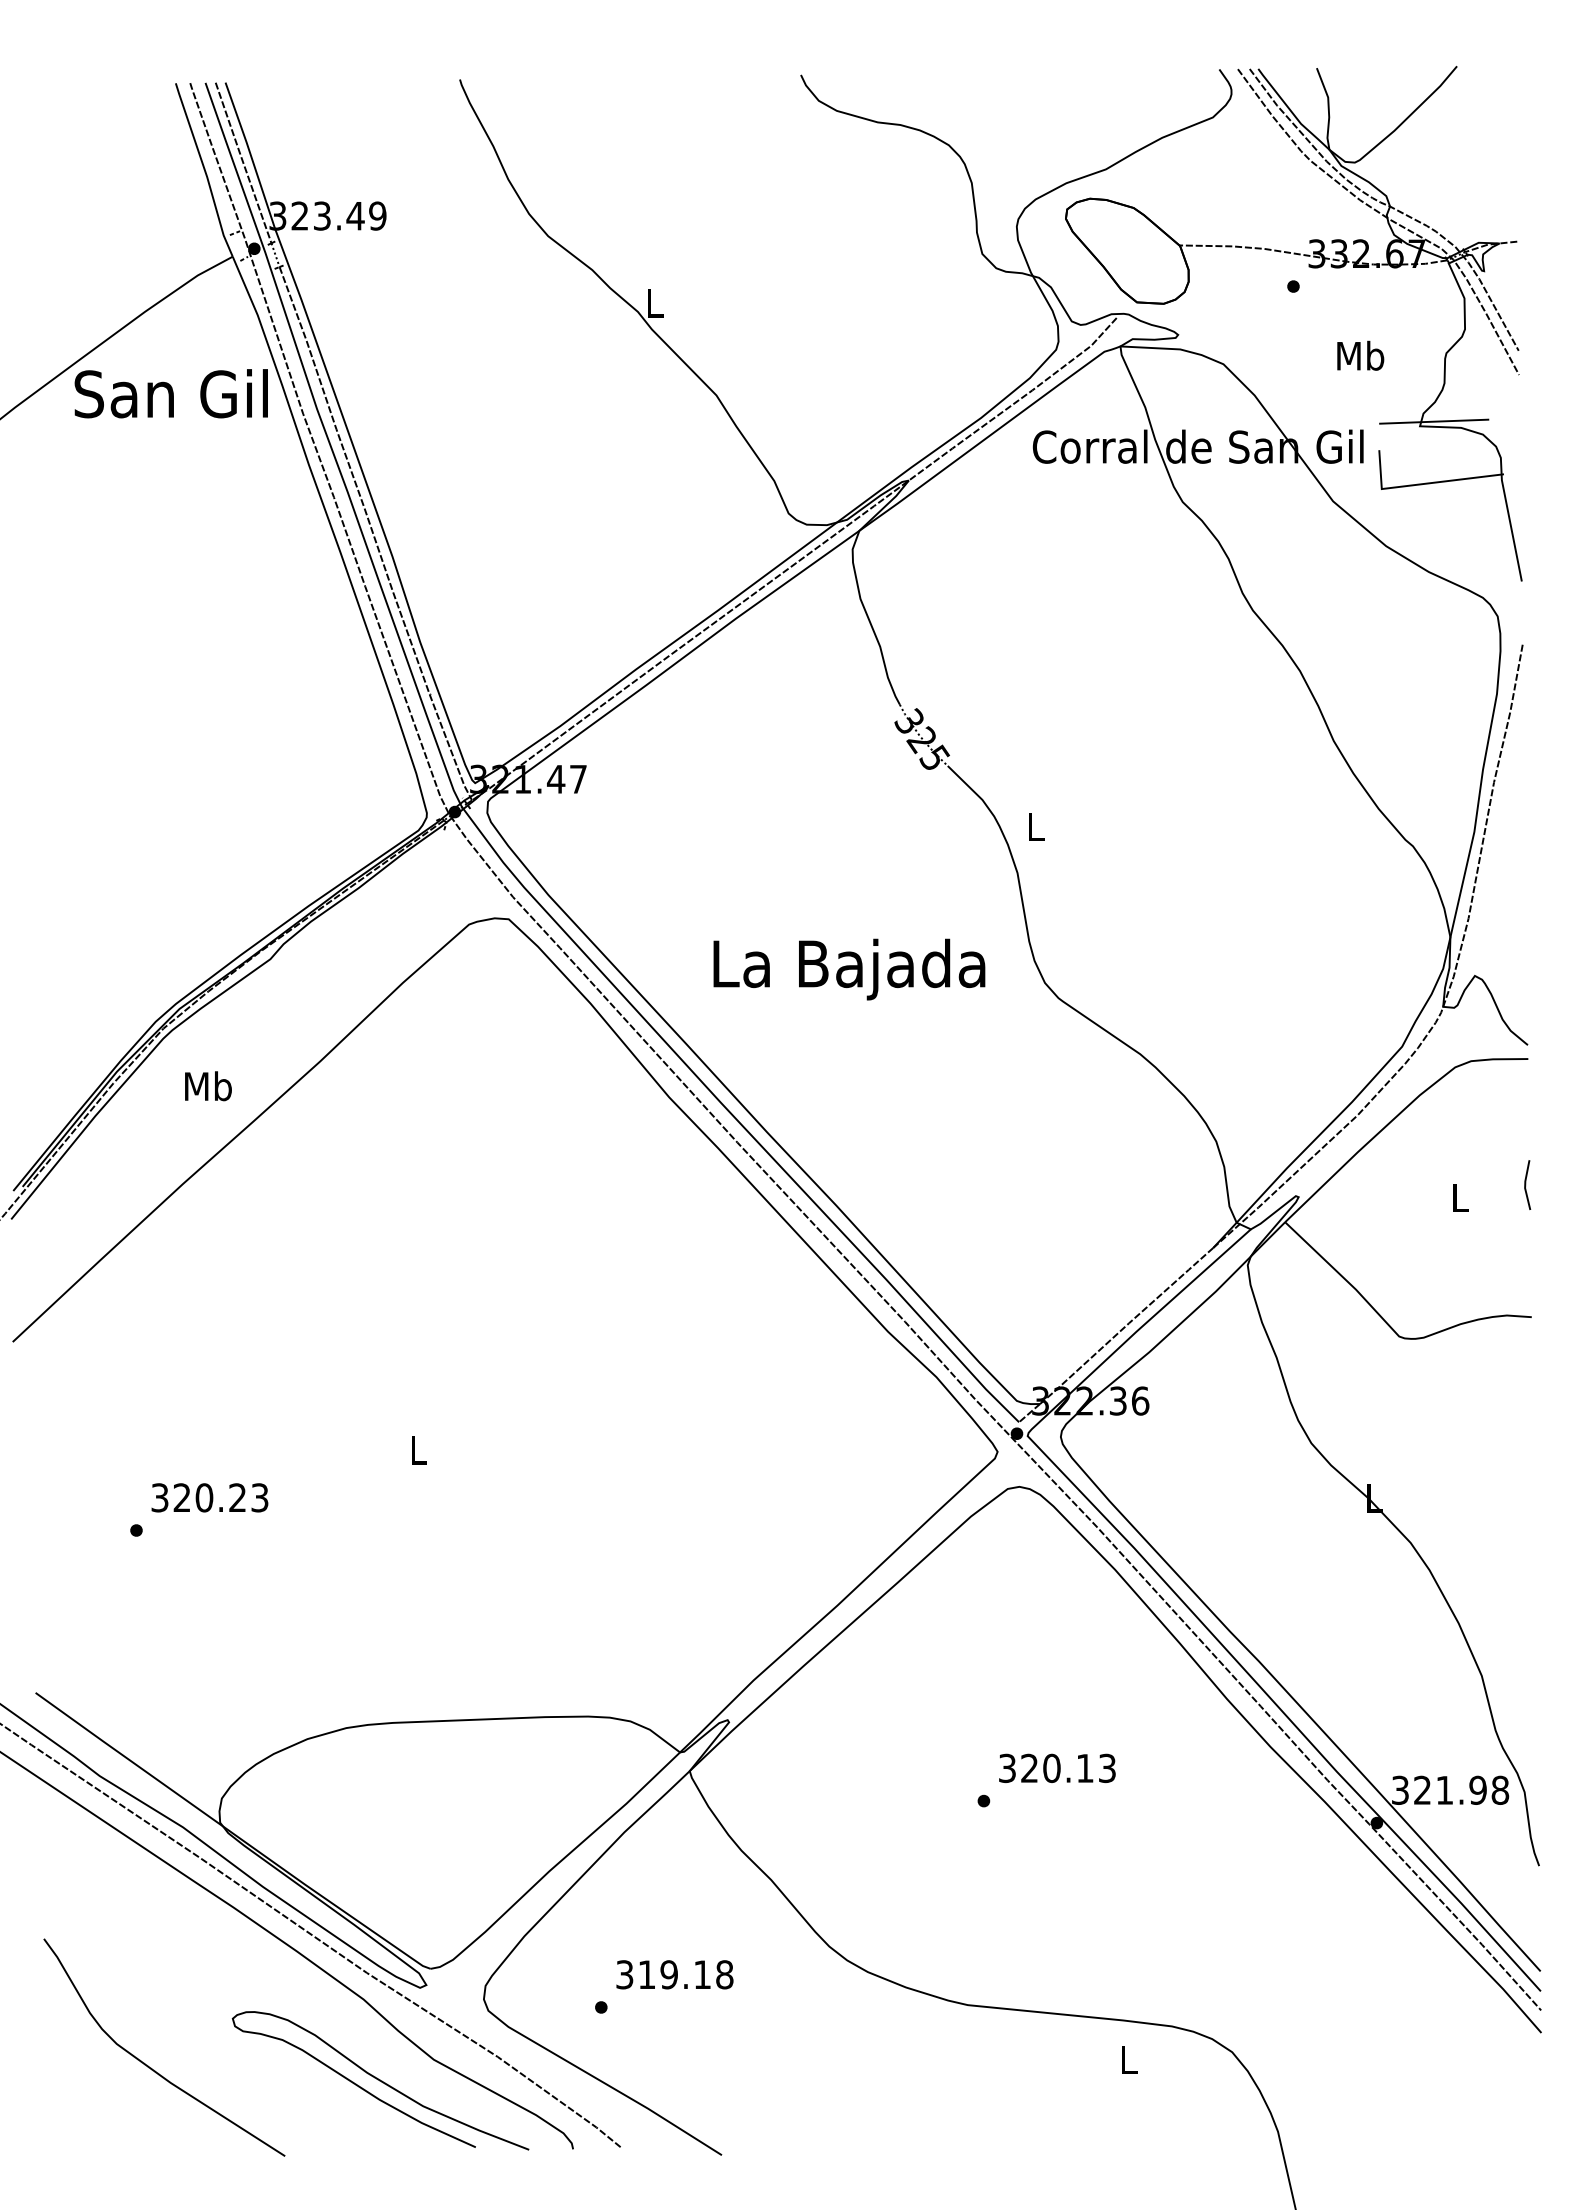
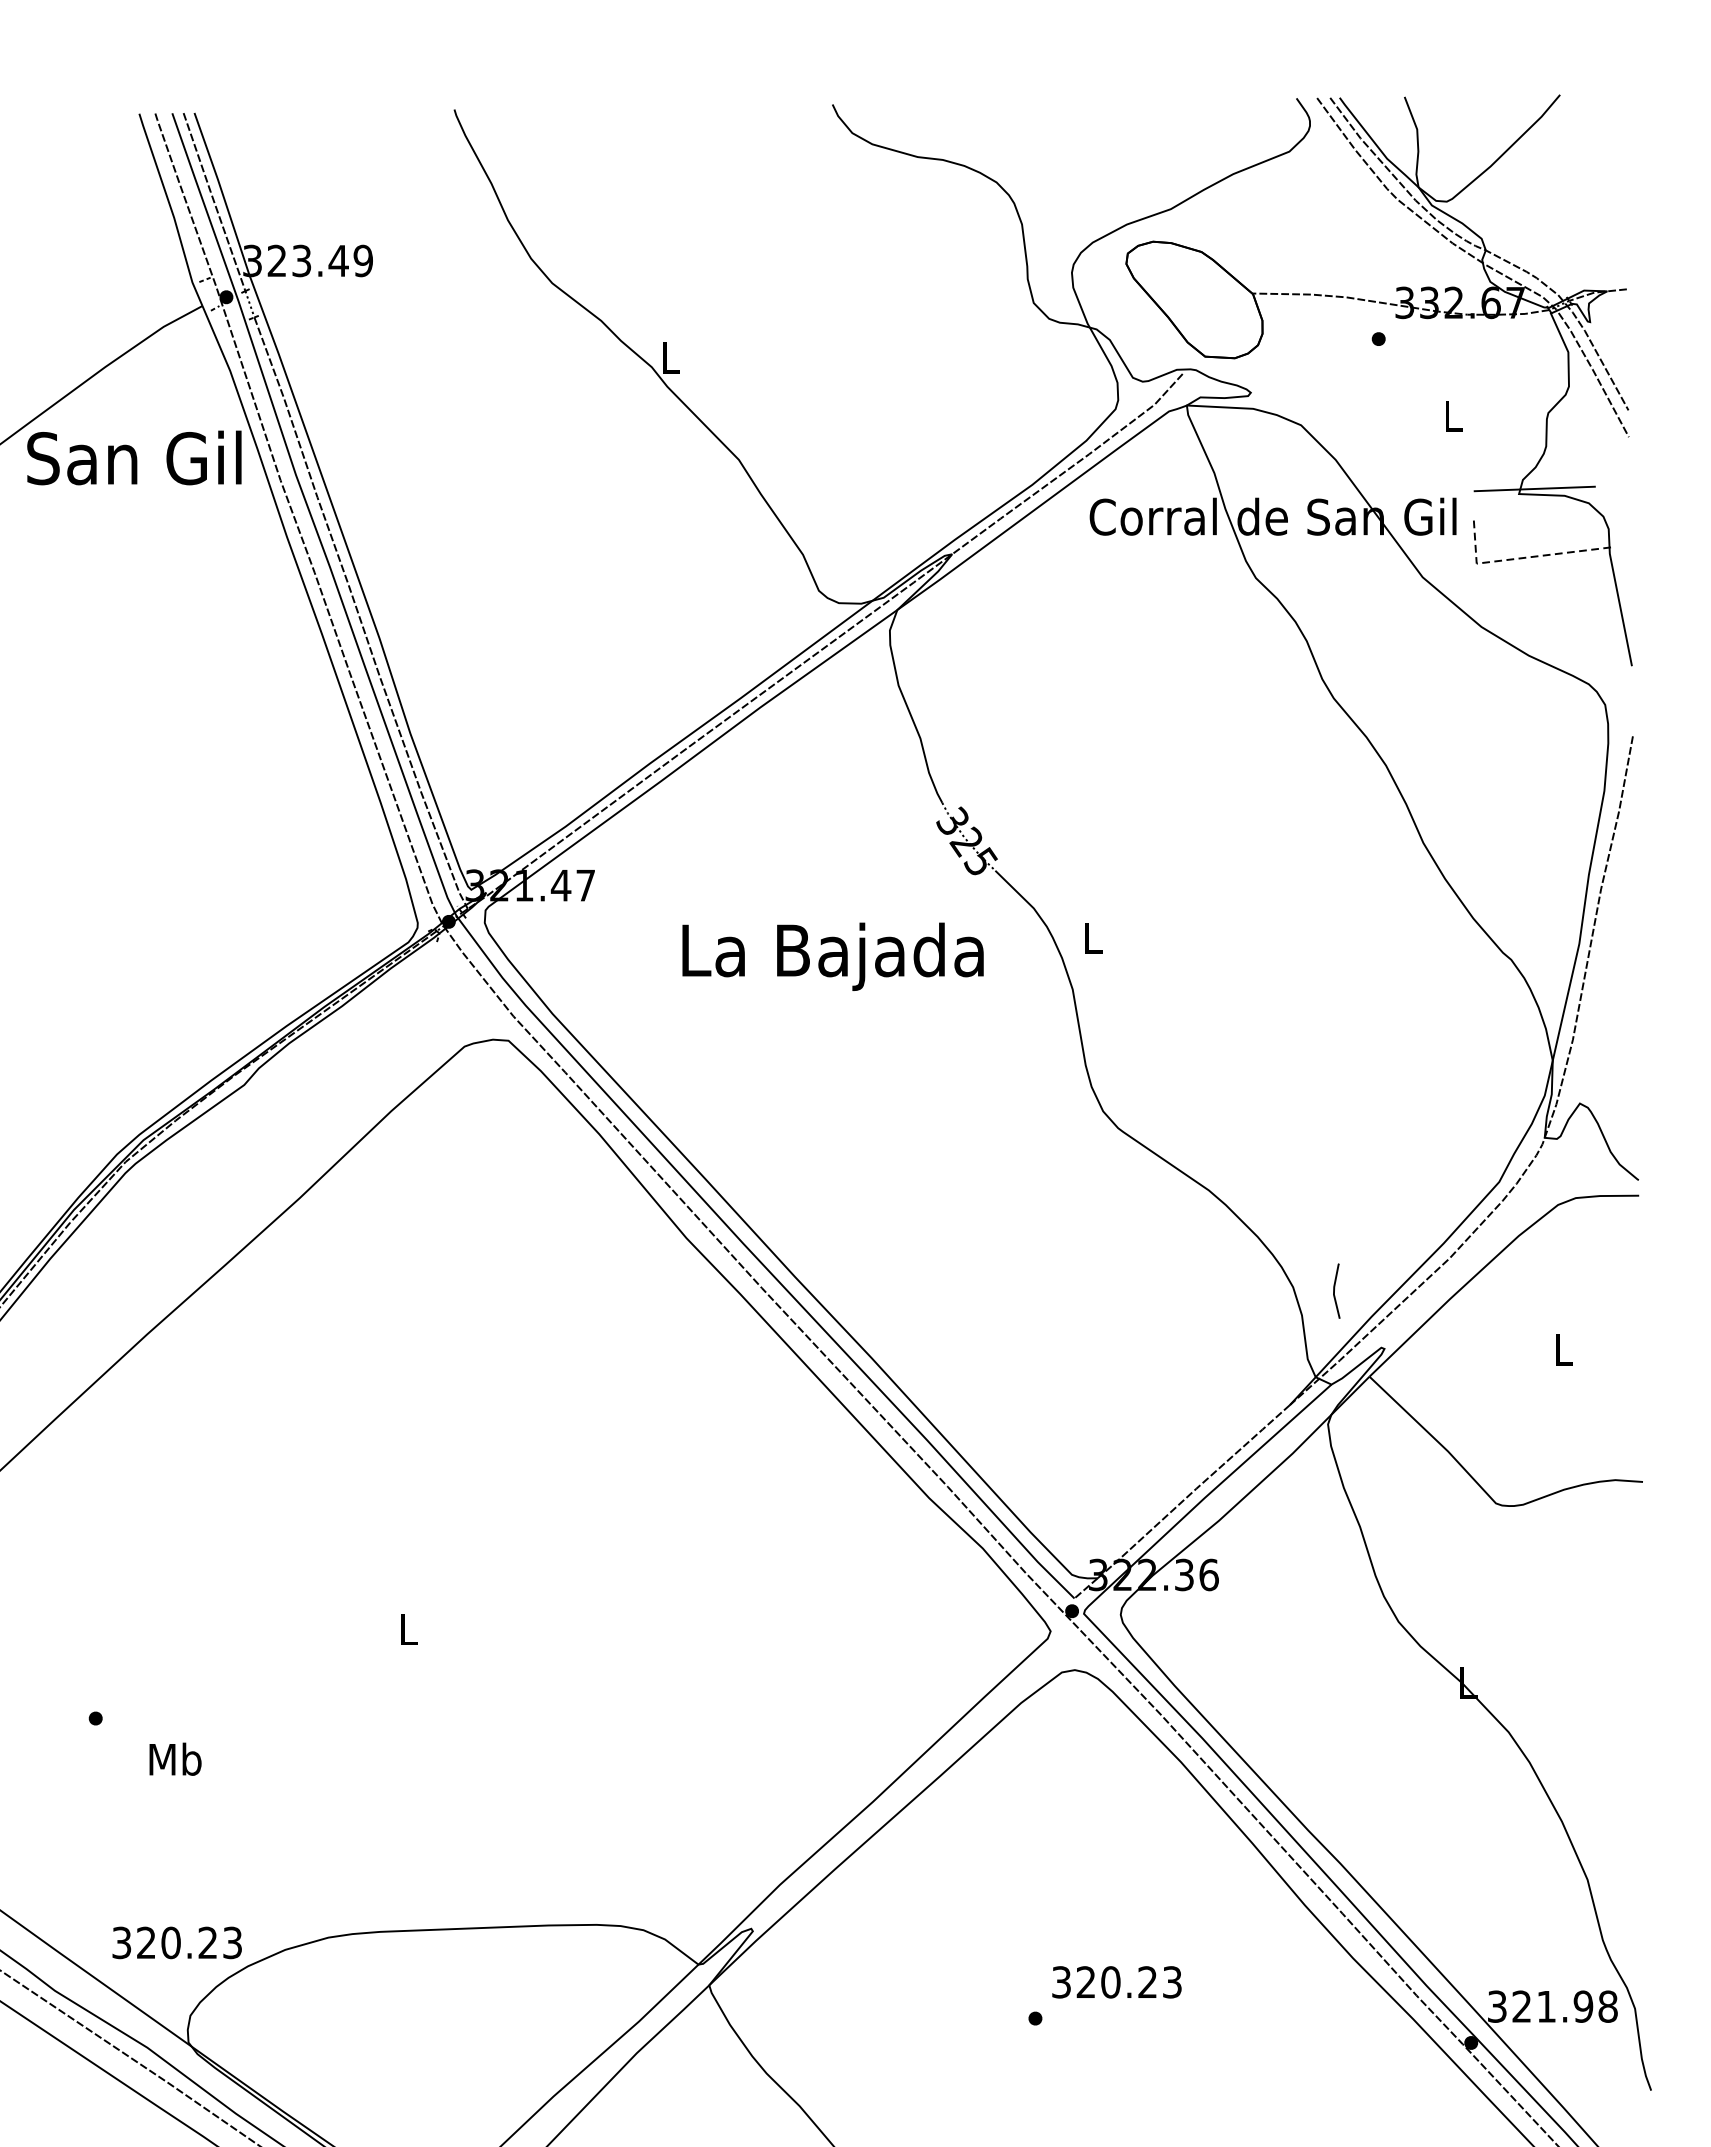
text: (1360, 355) -> (1453, 415), Mb -> L
line: (1423, 484) -> (1522, 558), solid -> dashed
text: (849, 969) -> (833, 956), moved
text: (208, 1086) -> (175, 1759), moved
line: (1526, 1184) -> (1335, 1290), moved
text: (209, 1497) -> (176, 1942), moved
text: (1084, 1767) -> (1146, 1981), 320.13 -> 320.23

